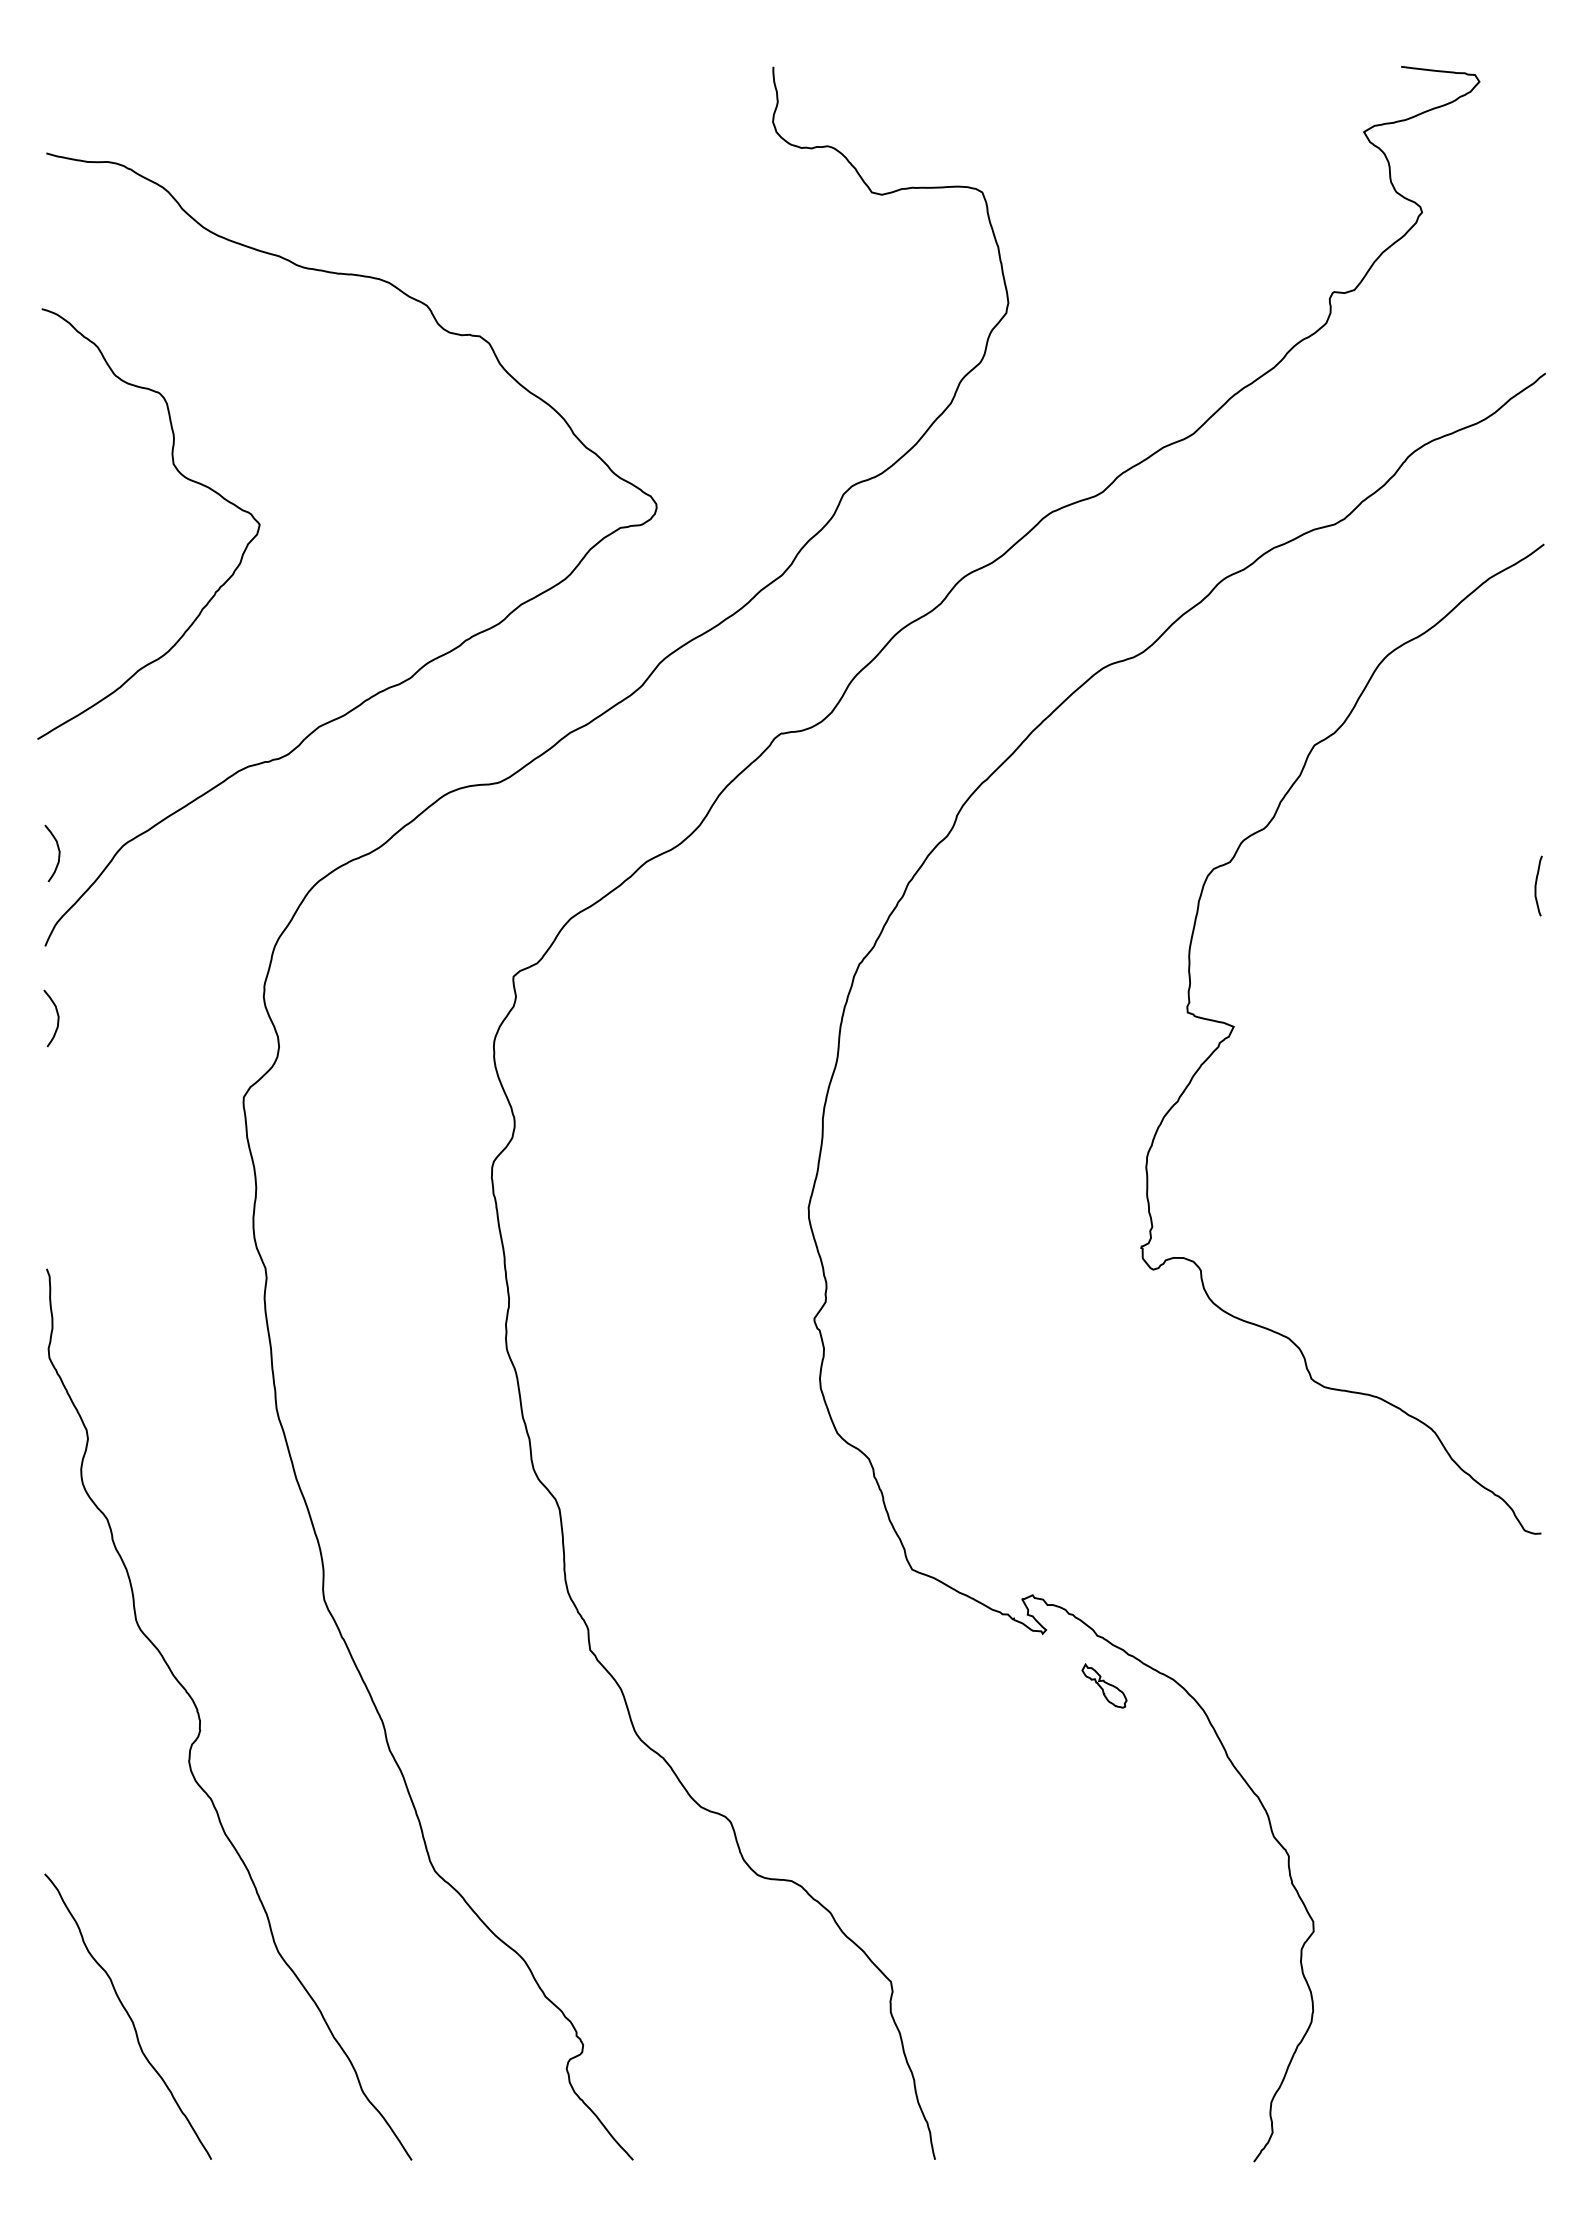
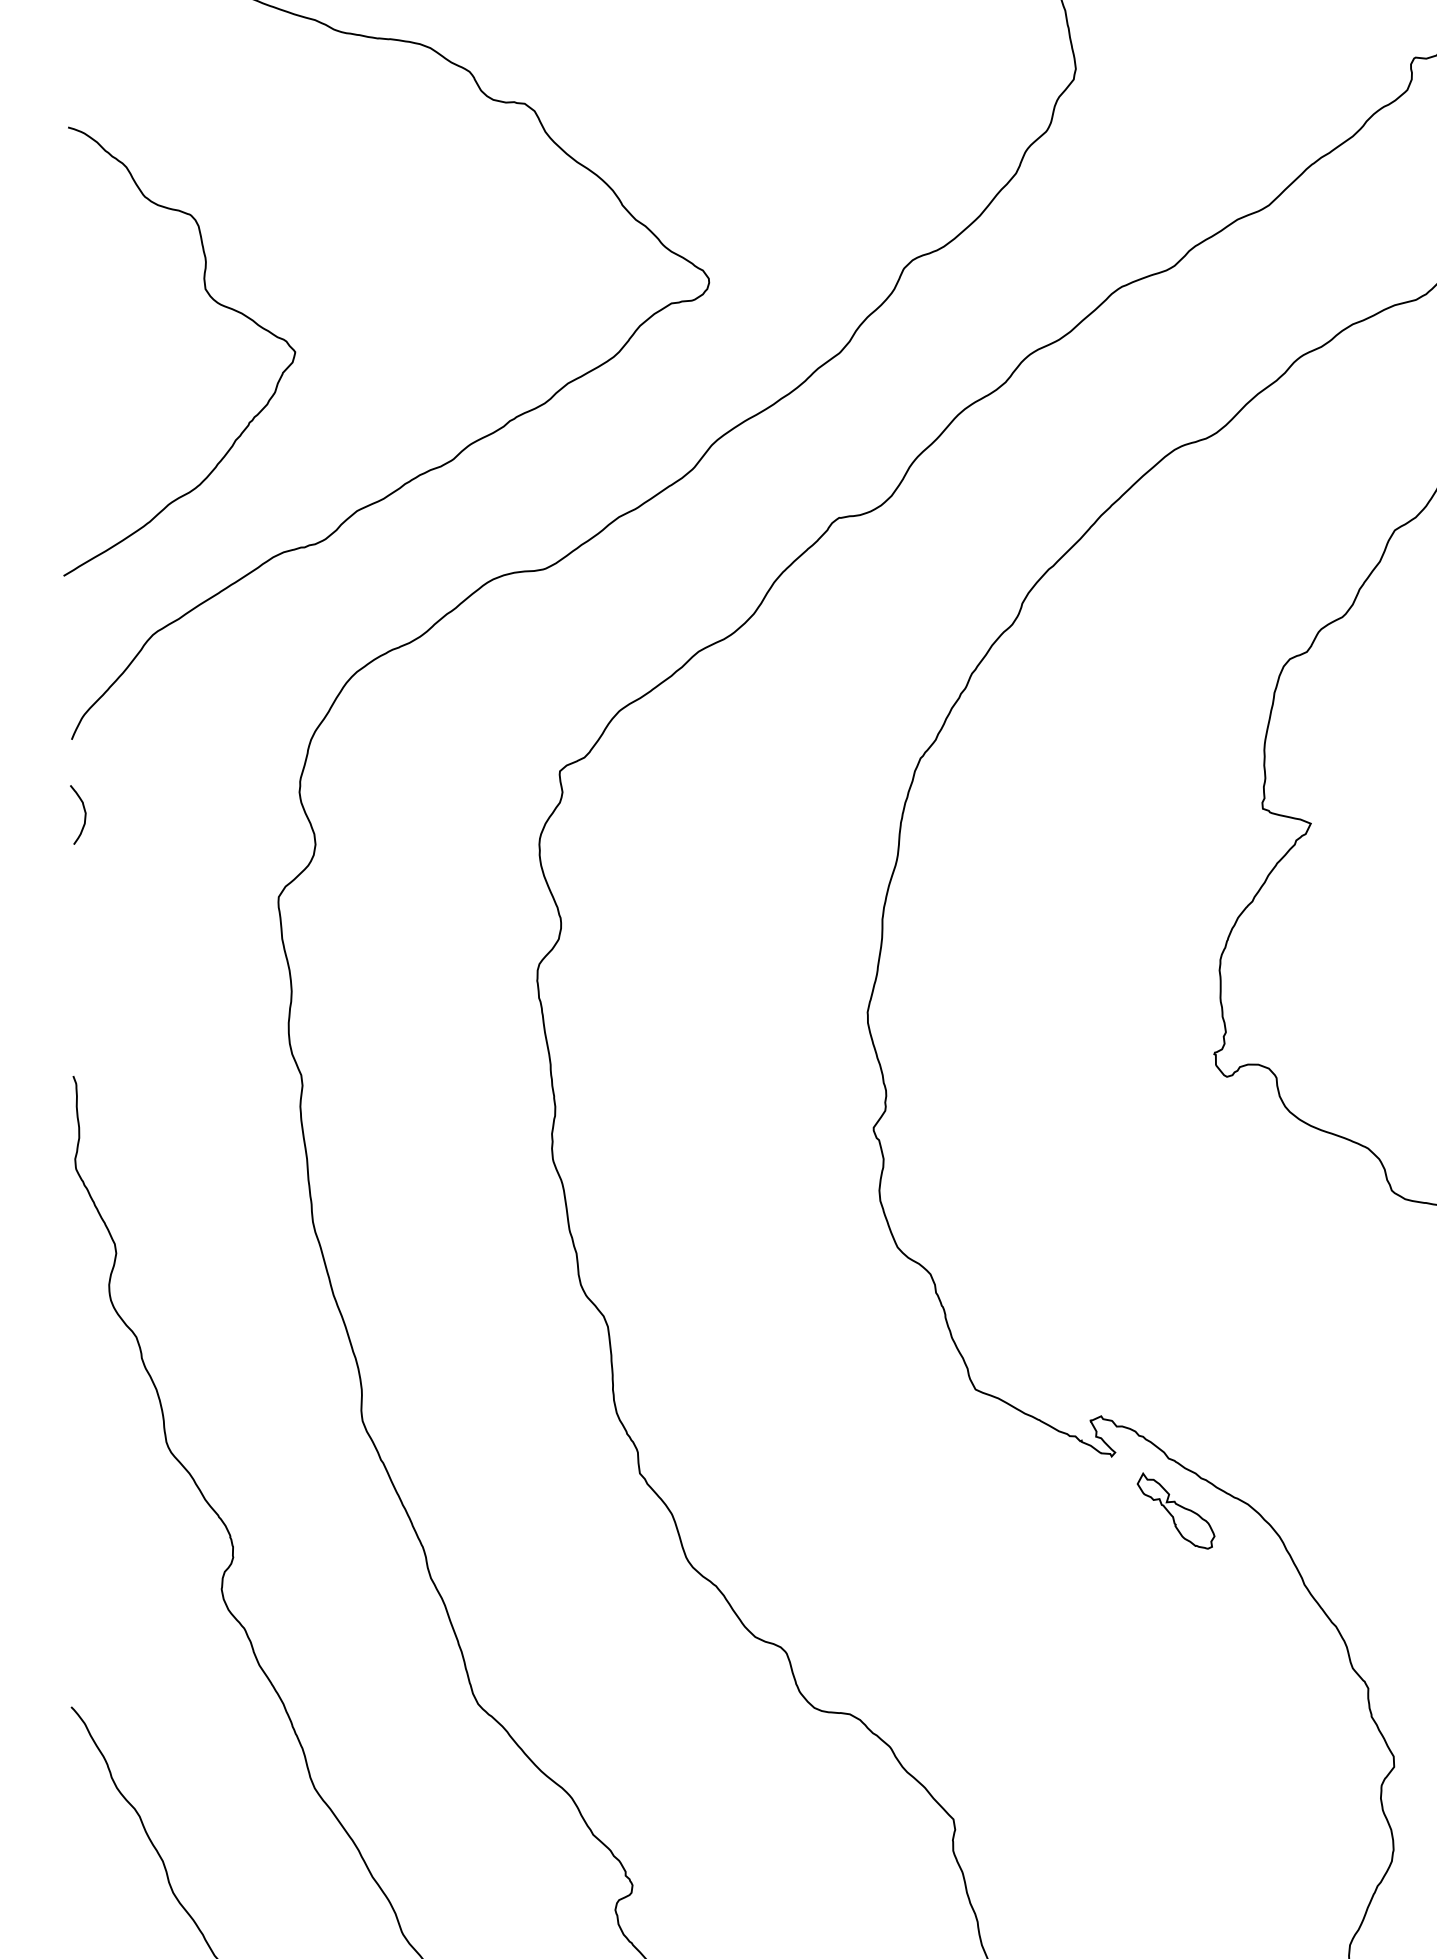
curve: (183, 477) -> (215, 303), moved
curve: (58, 853) -> (85, 642), removed
part: (1104, 1685) -> (1176, 1510), size x1.67

